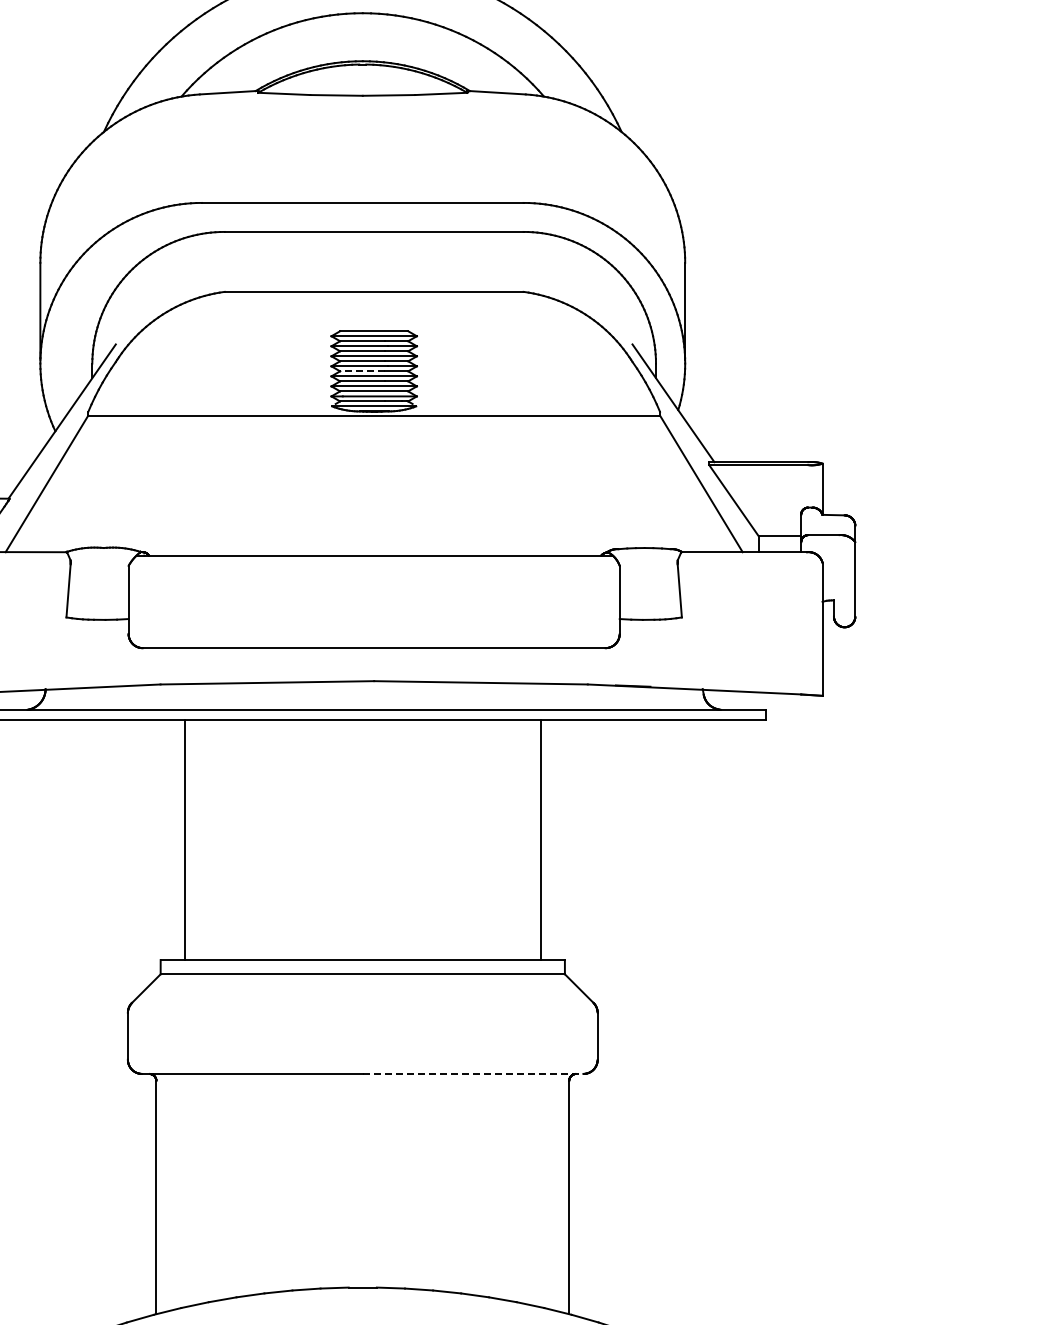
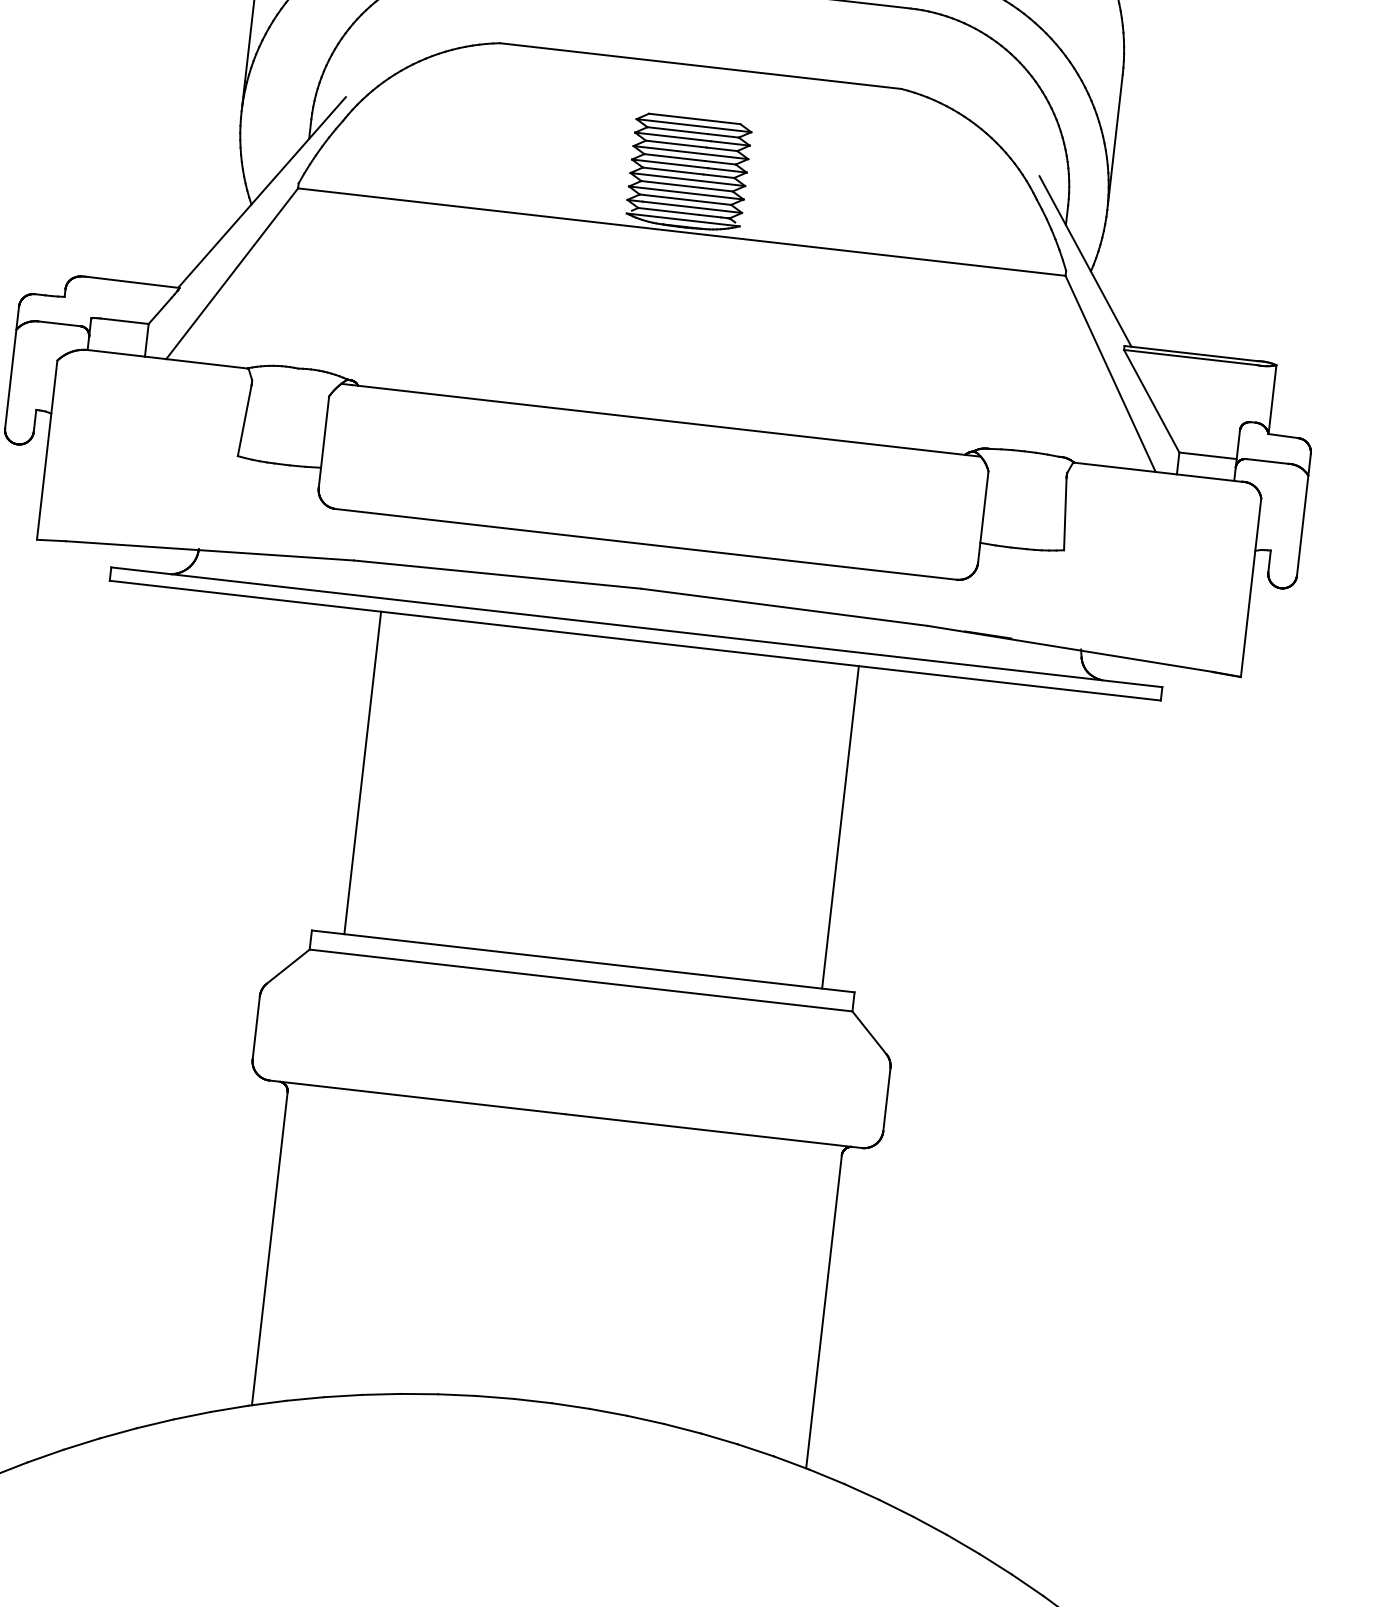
line: (362, 371) -> (672, 171), dashed -> solid
line: (473, 1073) -> (714, 1130), dashed -> solid

